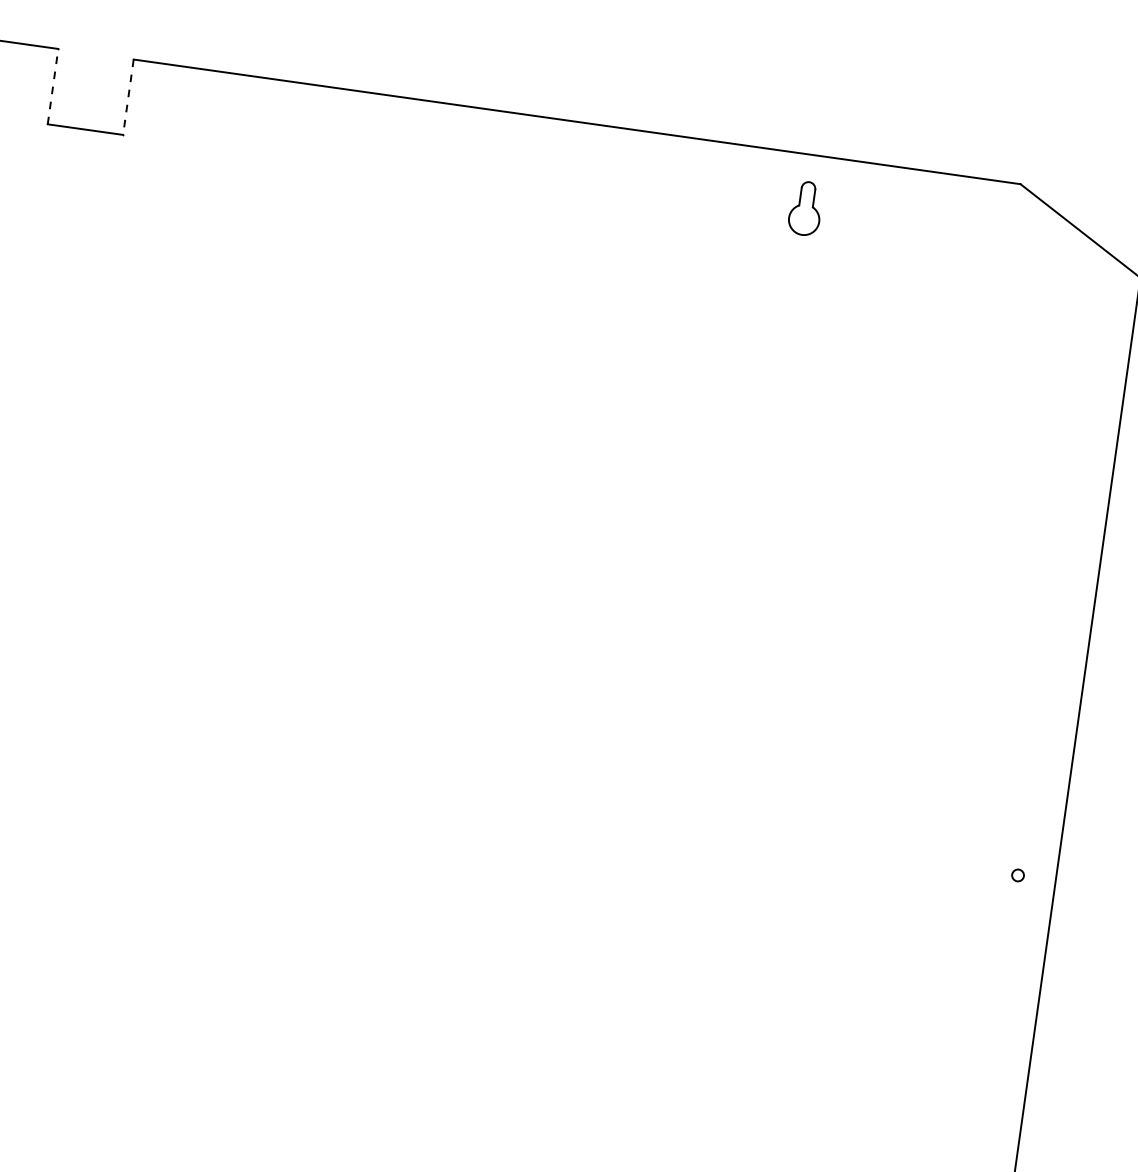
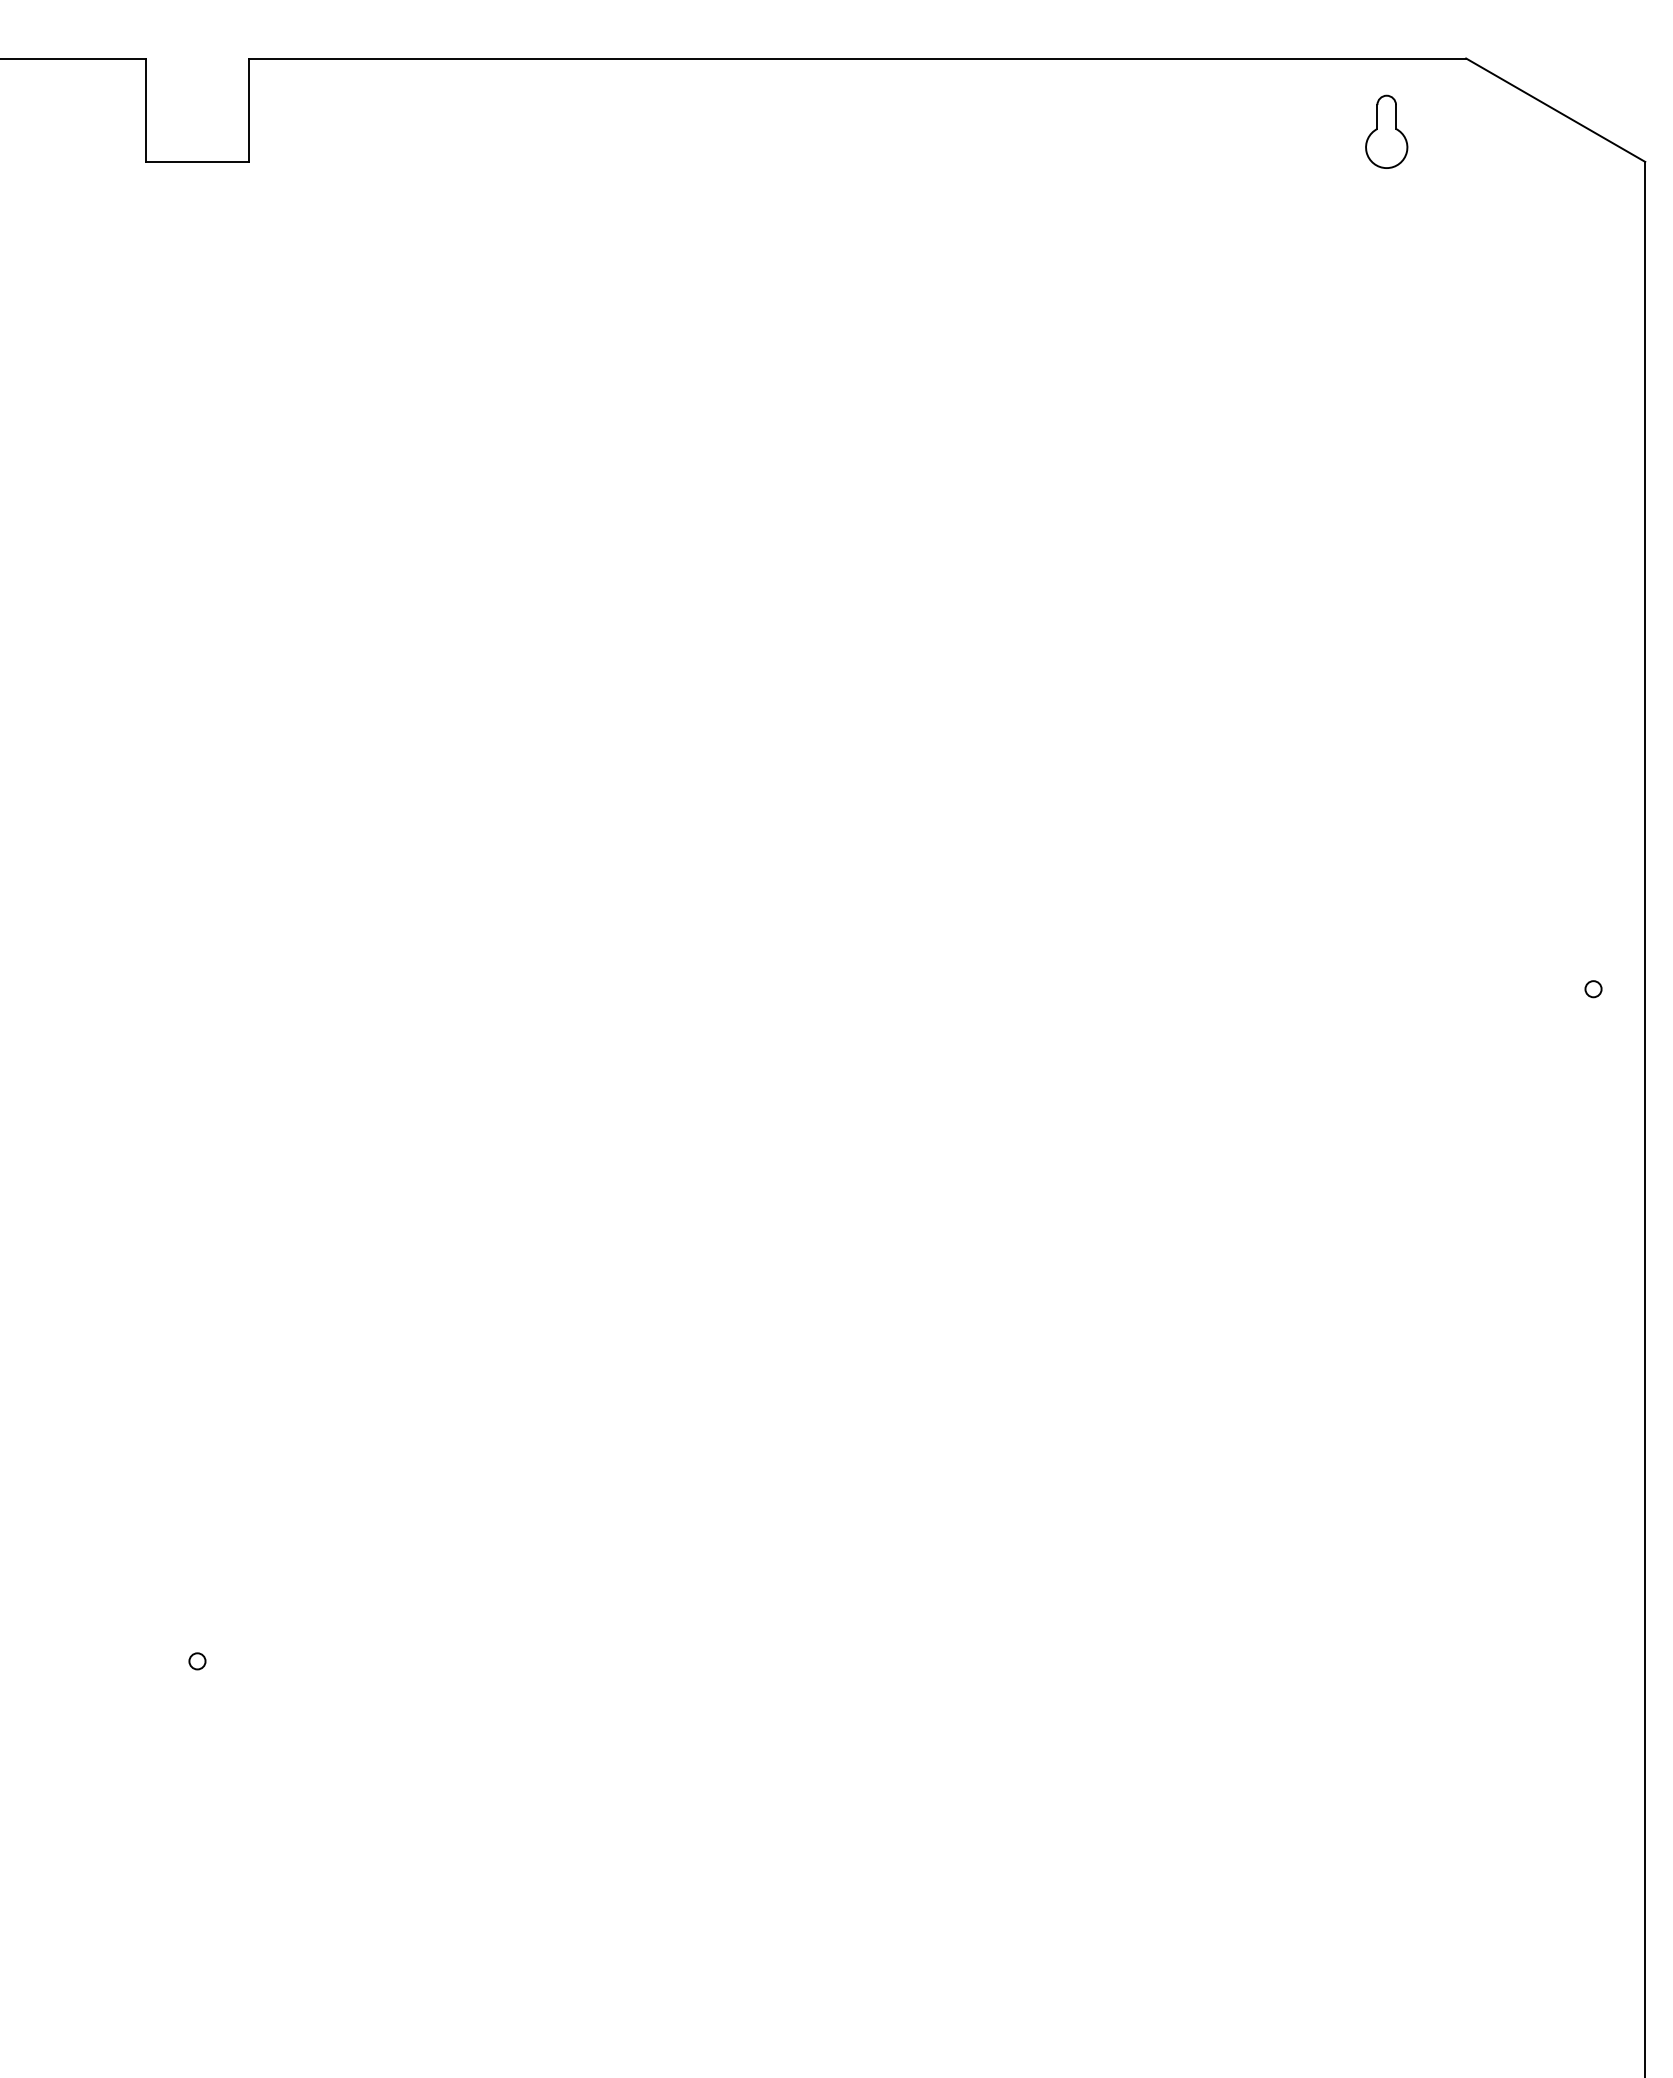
line: (52, 86) -> (145, 110), dashed -> solid
line: (128, 97) -> (249, 110), dashed -> solid
part: (805, 208) -> (1386, 131), moved

